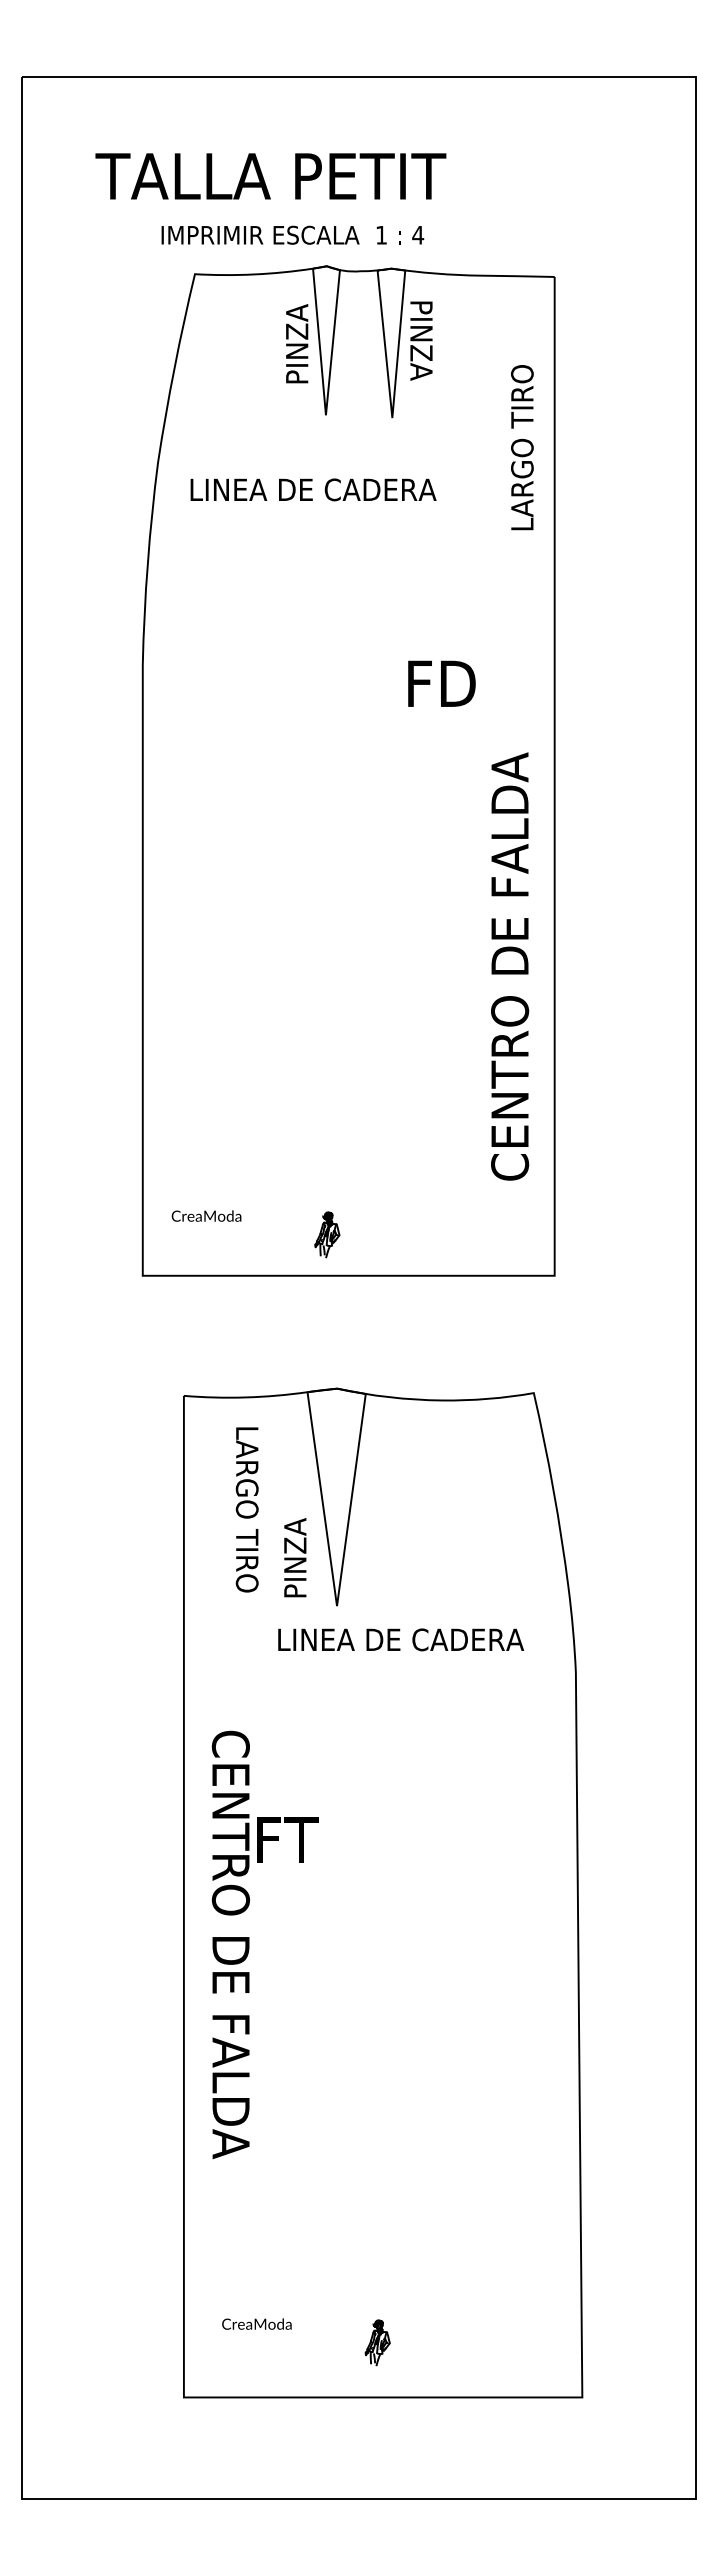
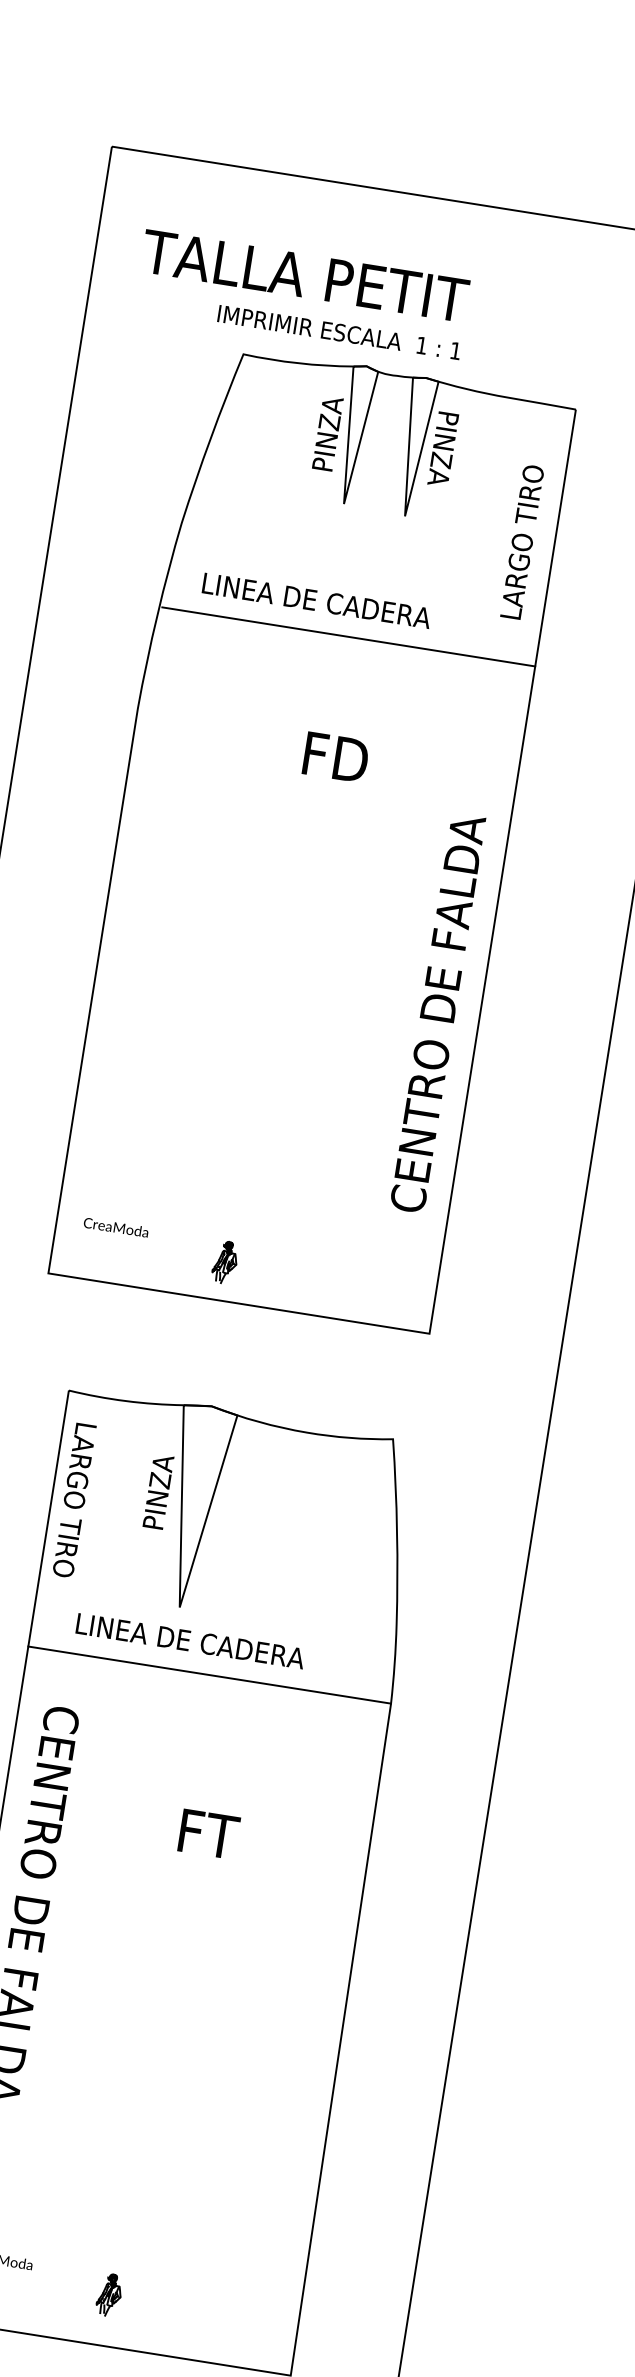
text: (270, 176) -> (304, 276), moved
text: (418, 235) -> (455, 351), 4 -> 1
text: (522, 447) -> (522, 542), moved
text: (313, 489) -> (316, 600), moved
line: (352, 554) -> (348, 636), added
text: (441, 683) -> (335, 757), moved
text: (510, 966) -> (438, 1013), moved
text: (246, 1509) -> (73, 1500), moved
text: (295, 1557) -> (158, 1491), moved
text: (401, 1639) -> (191, 1640), moved
line: (379, 1672) -> (209, 1675), added
text: (287, 1839) -> (208, 1833), moved

